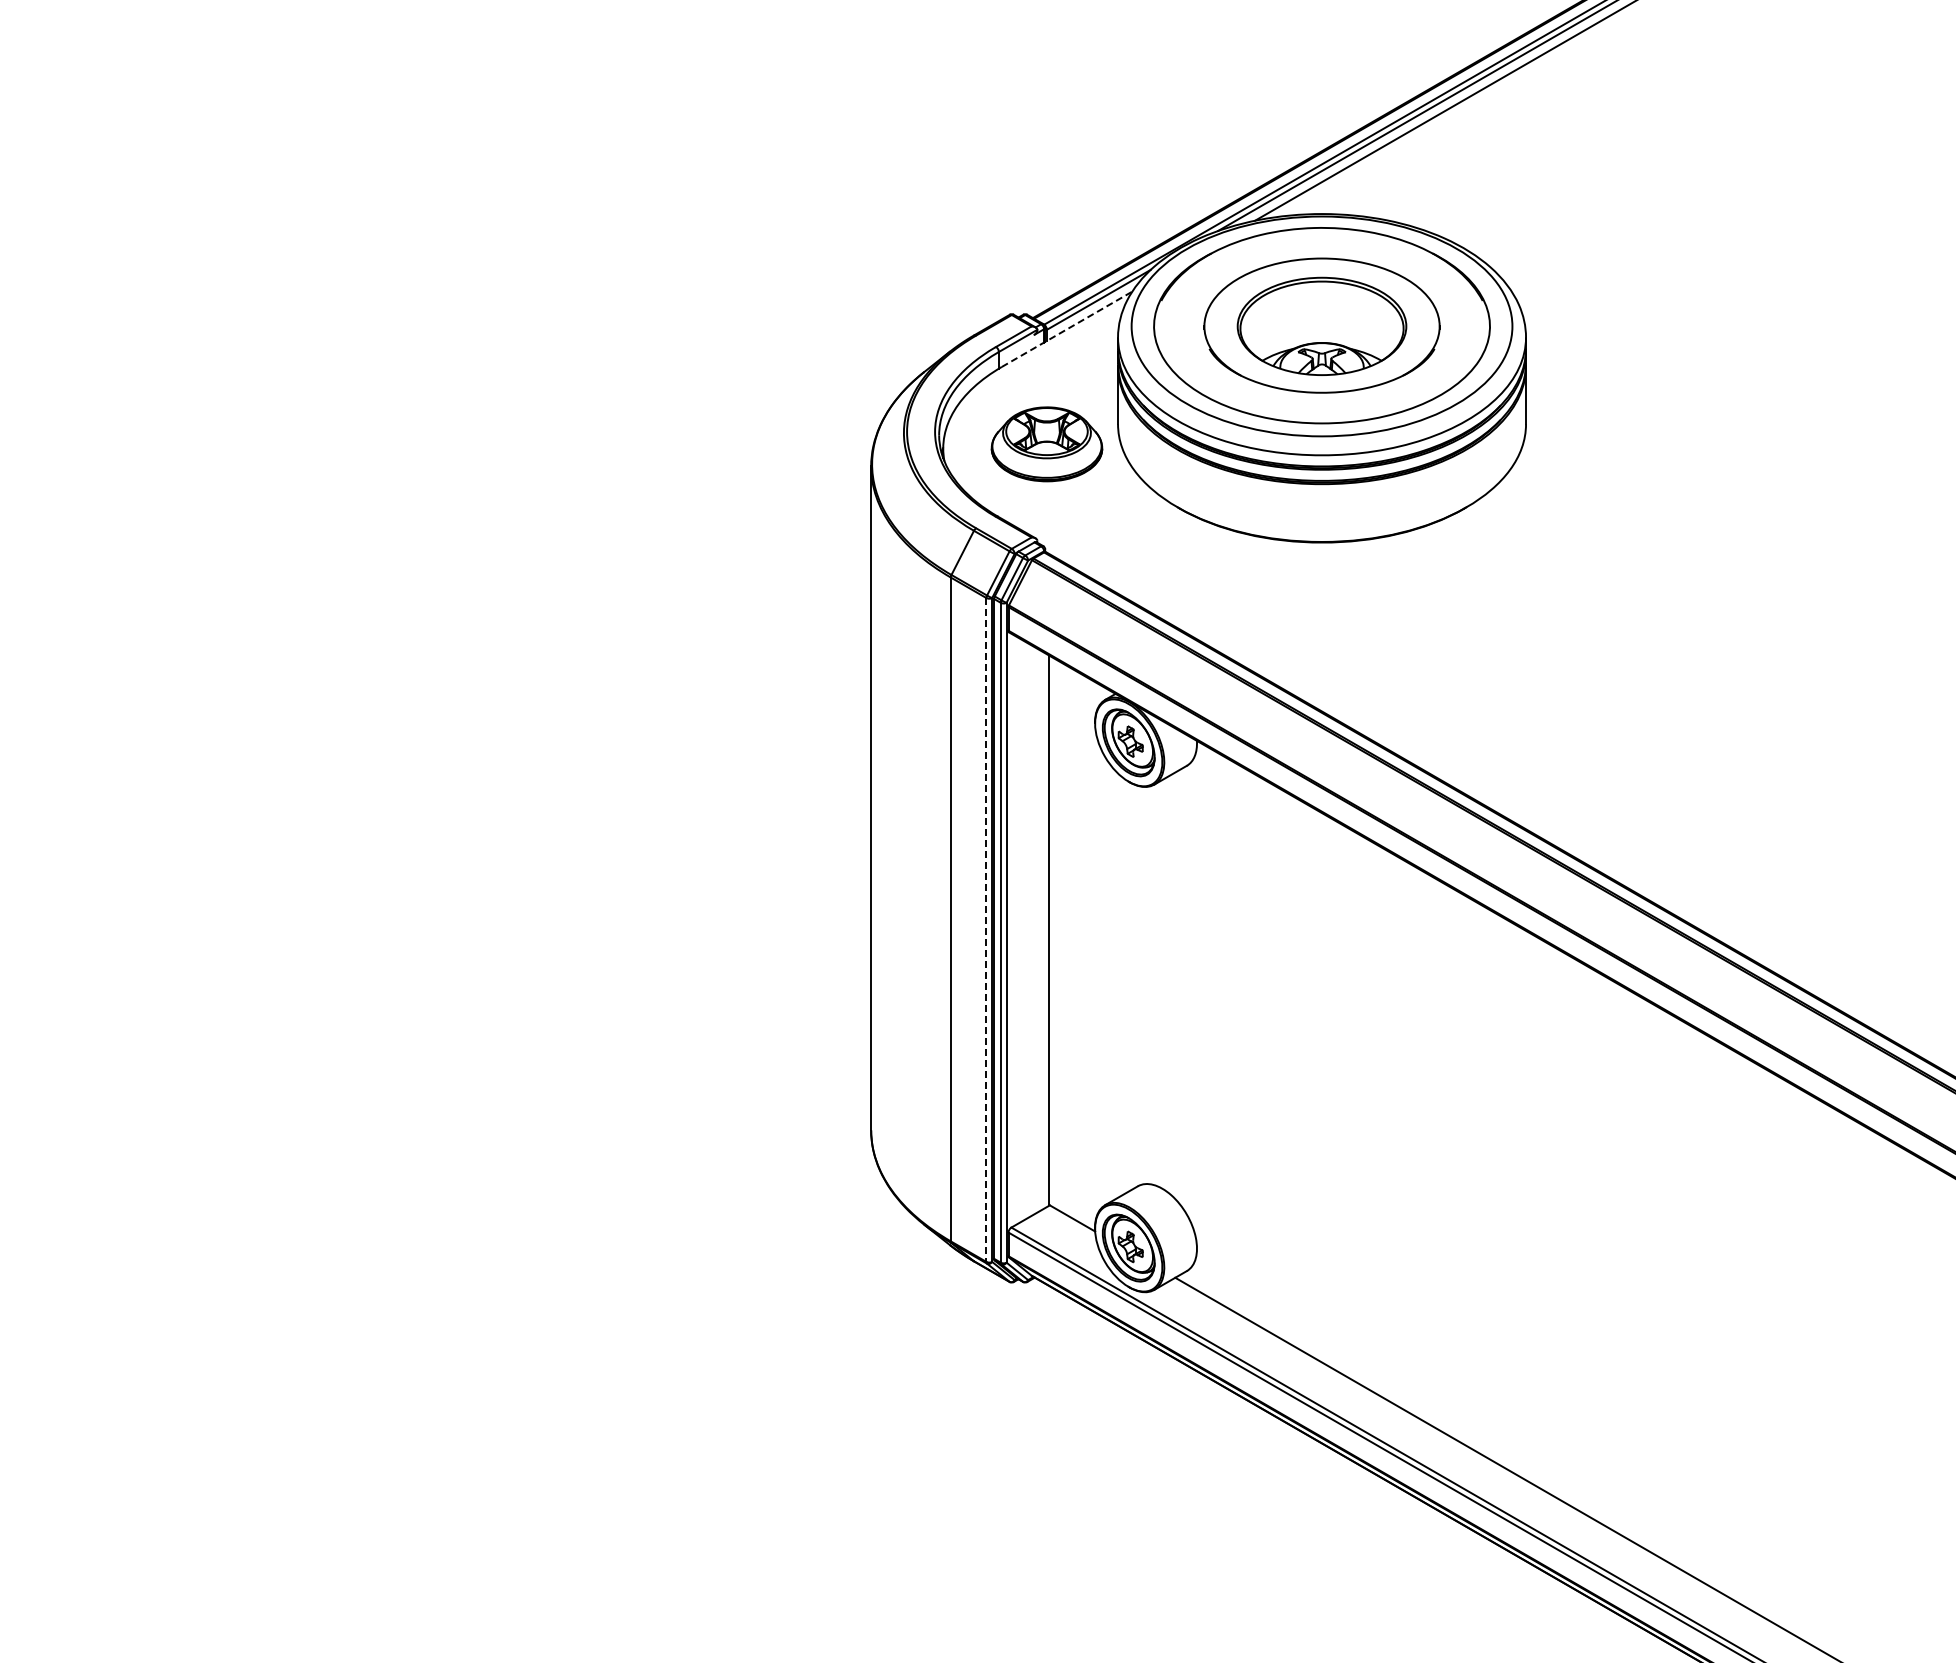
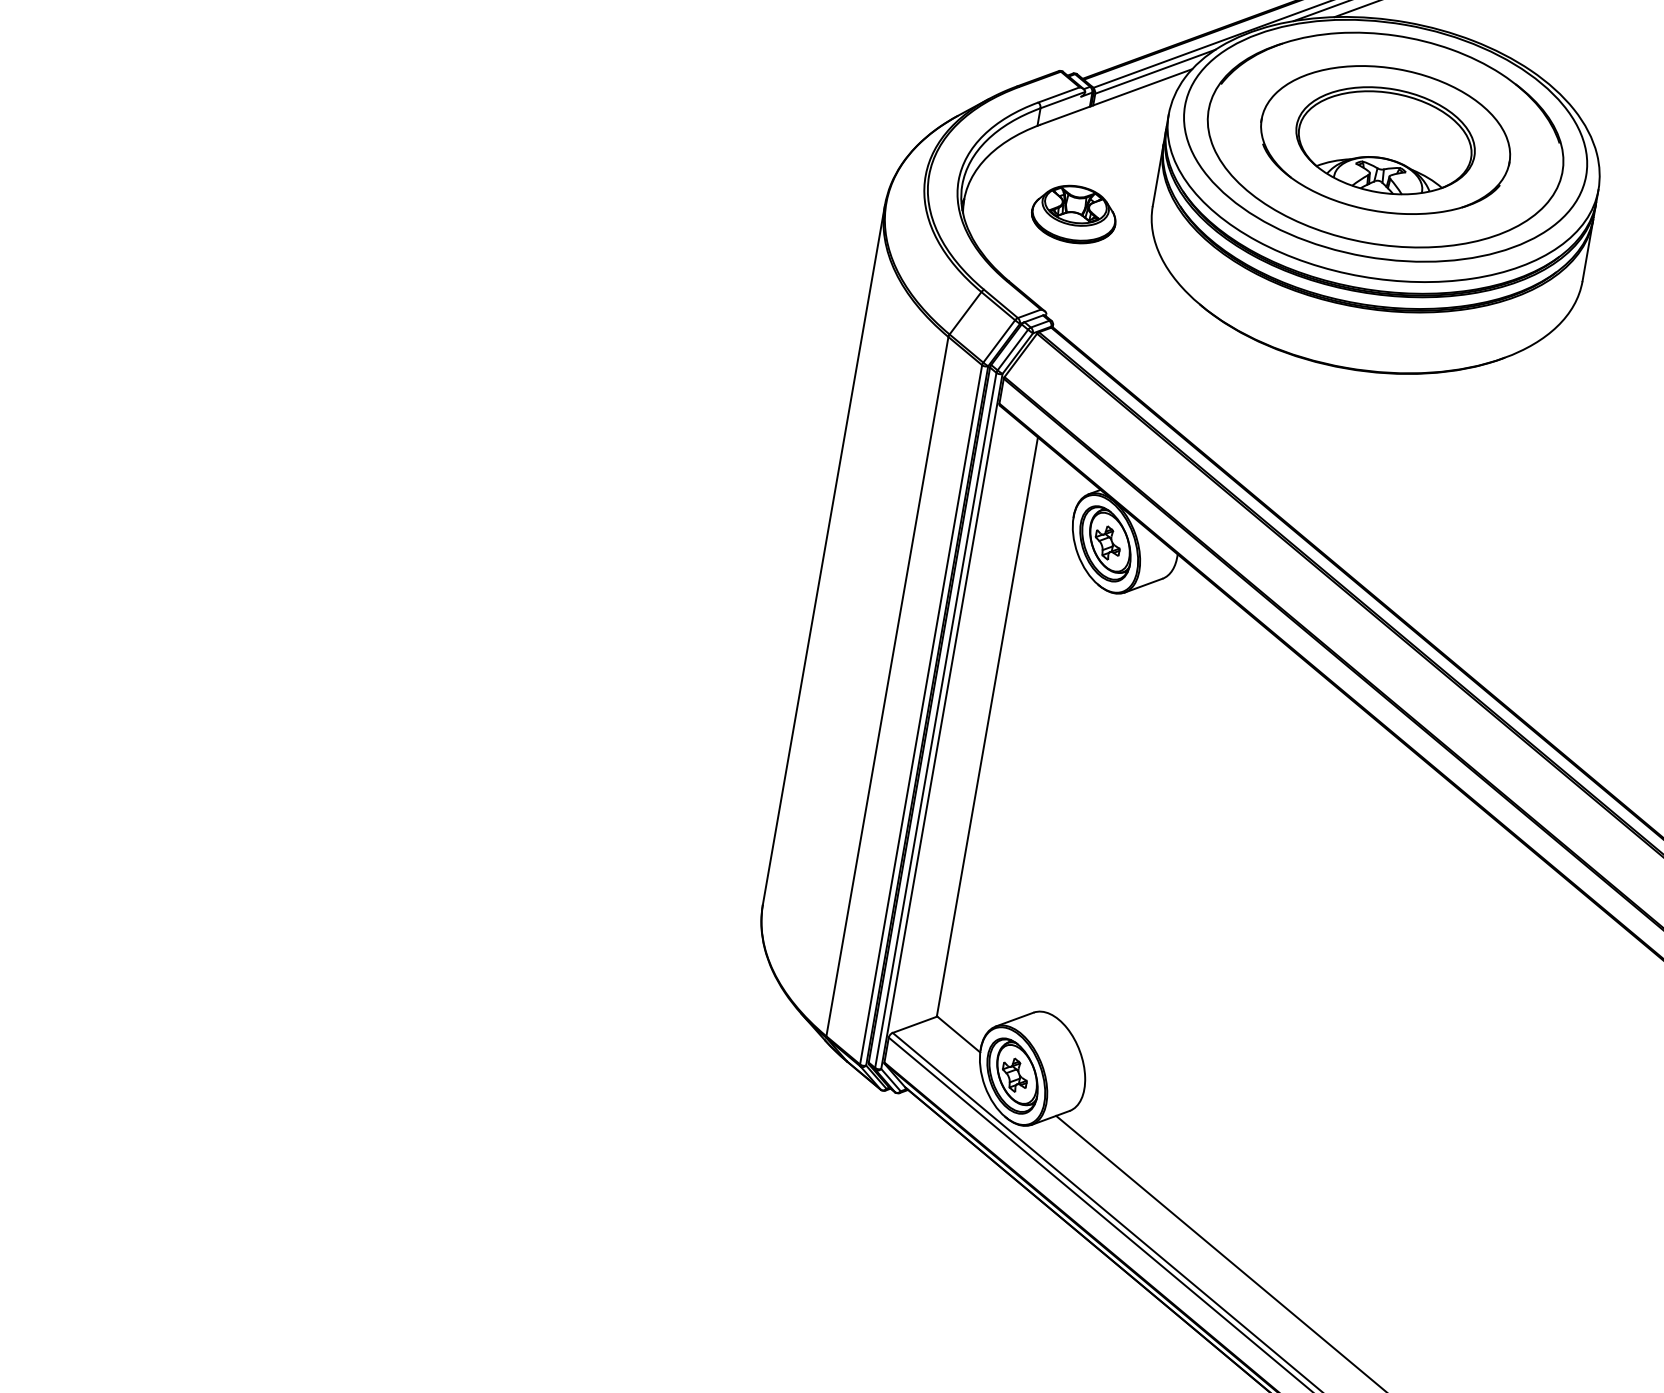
line: (1067, 329) -> (1116, 97), dashed -> solid
part: (1046, 444) -> (1073, 214), size x0.71
line: (986, 929) -> (921, 714), dashed -> solid

